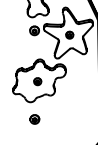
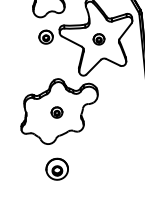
part: (34, 119) -> (56, 169), size x1.6

